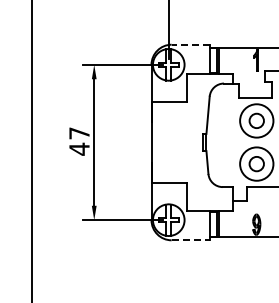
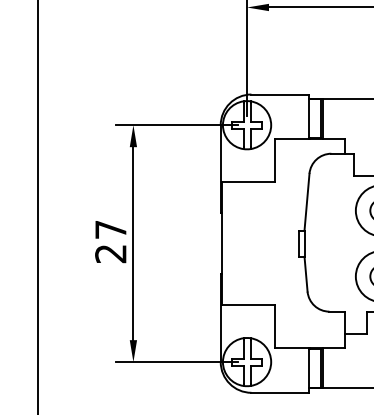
line: (190, 44) -> (280, 94), dashed -> solid
text: (79, 148) -> (110, 252), 47 -> 27
line: (190, 240) -> (280, 393), dashed -> solid

